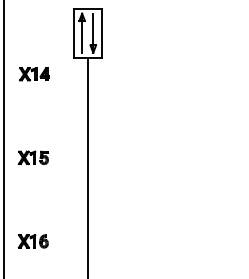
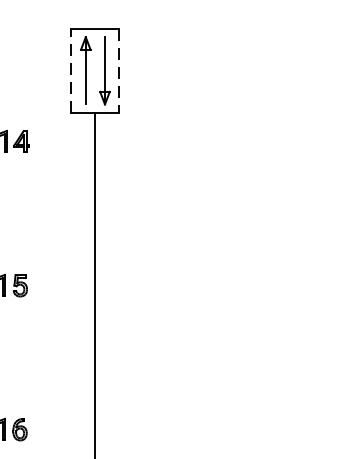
line: (73, 32) -> (70, 69), solid -> dashed
line: (101, 33) -> (119, 71), solid -> dashed

